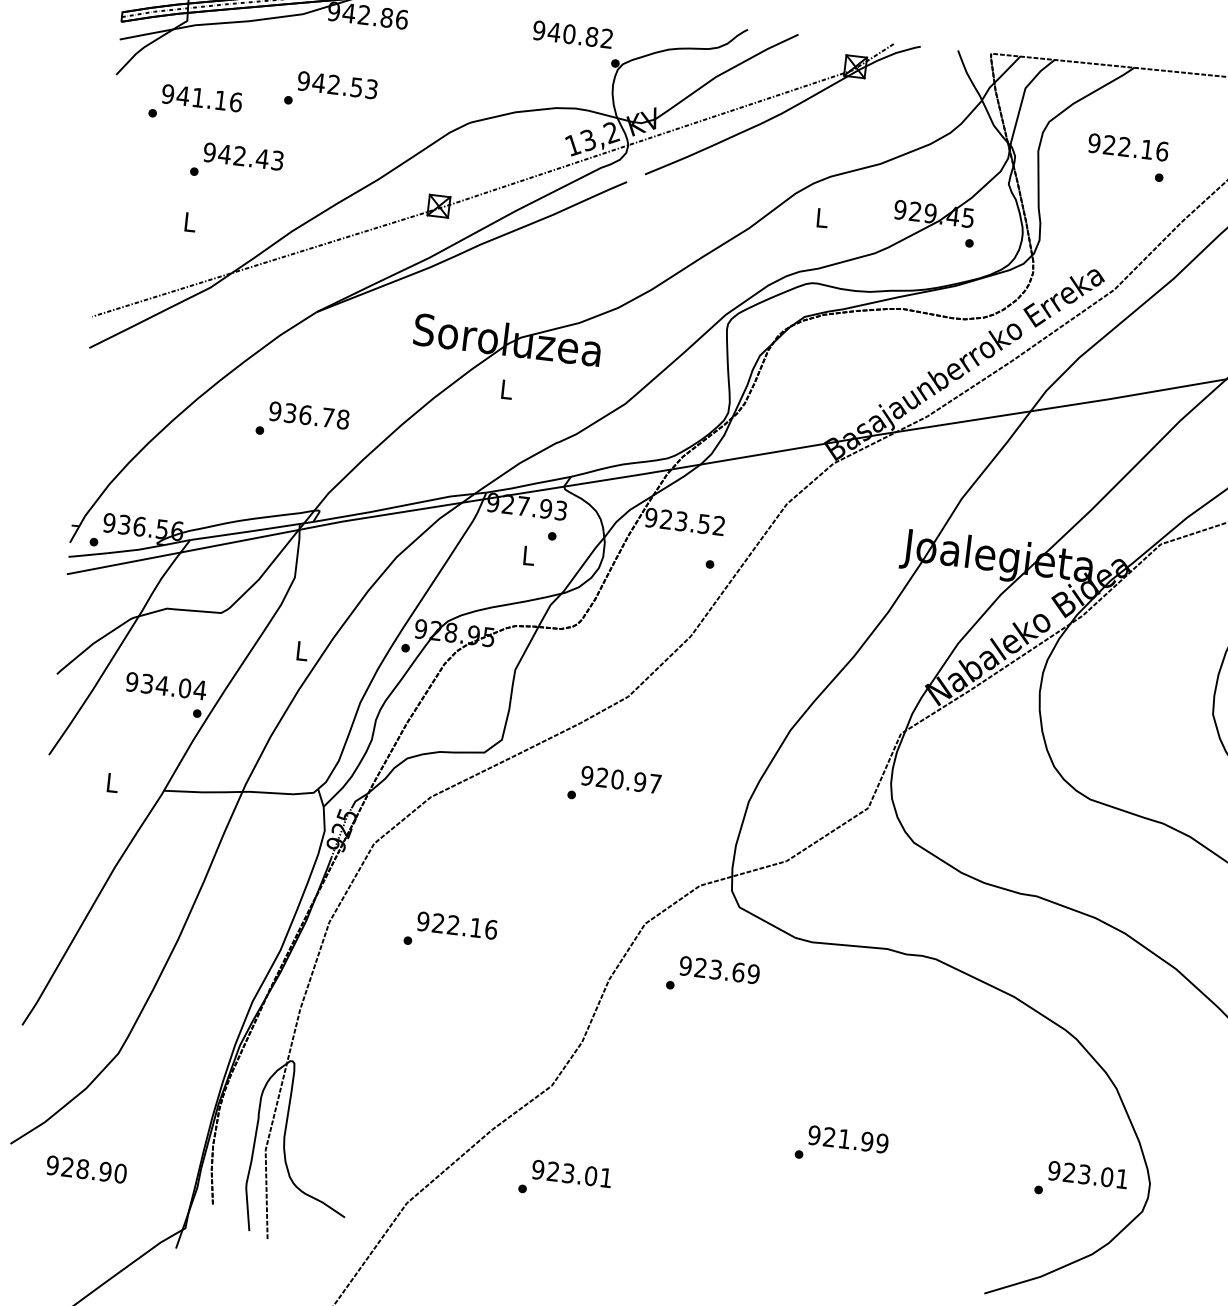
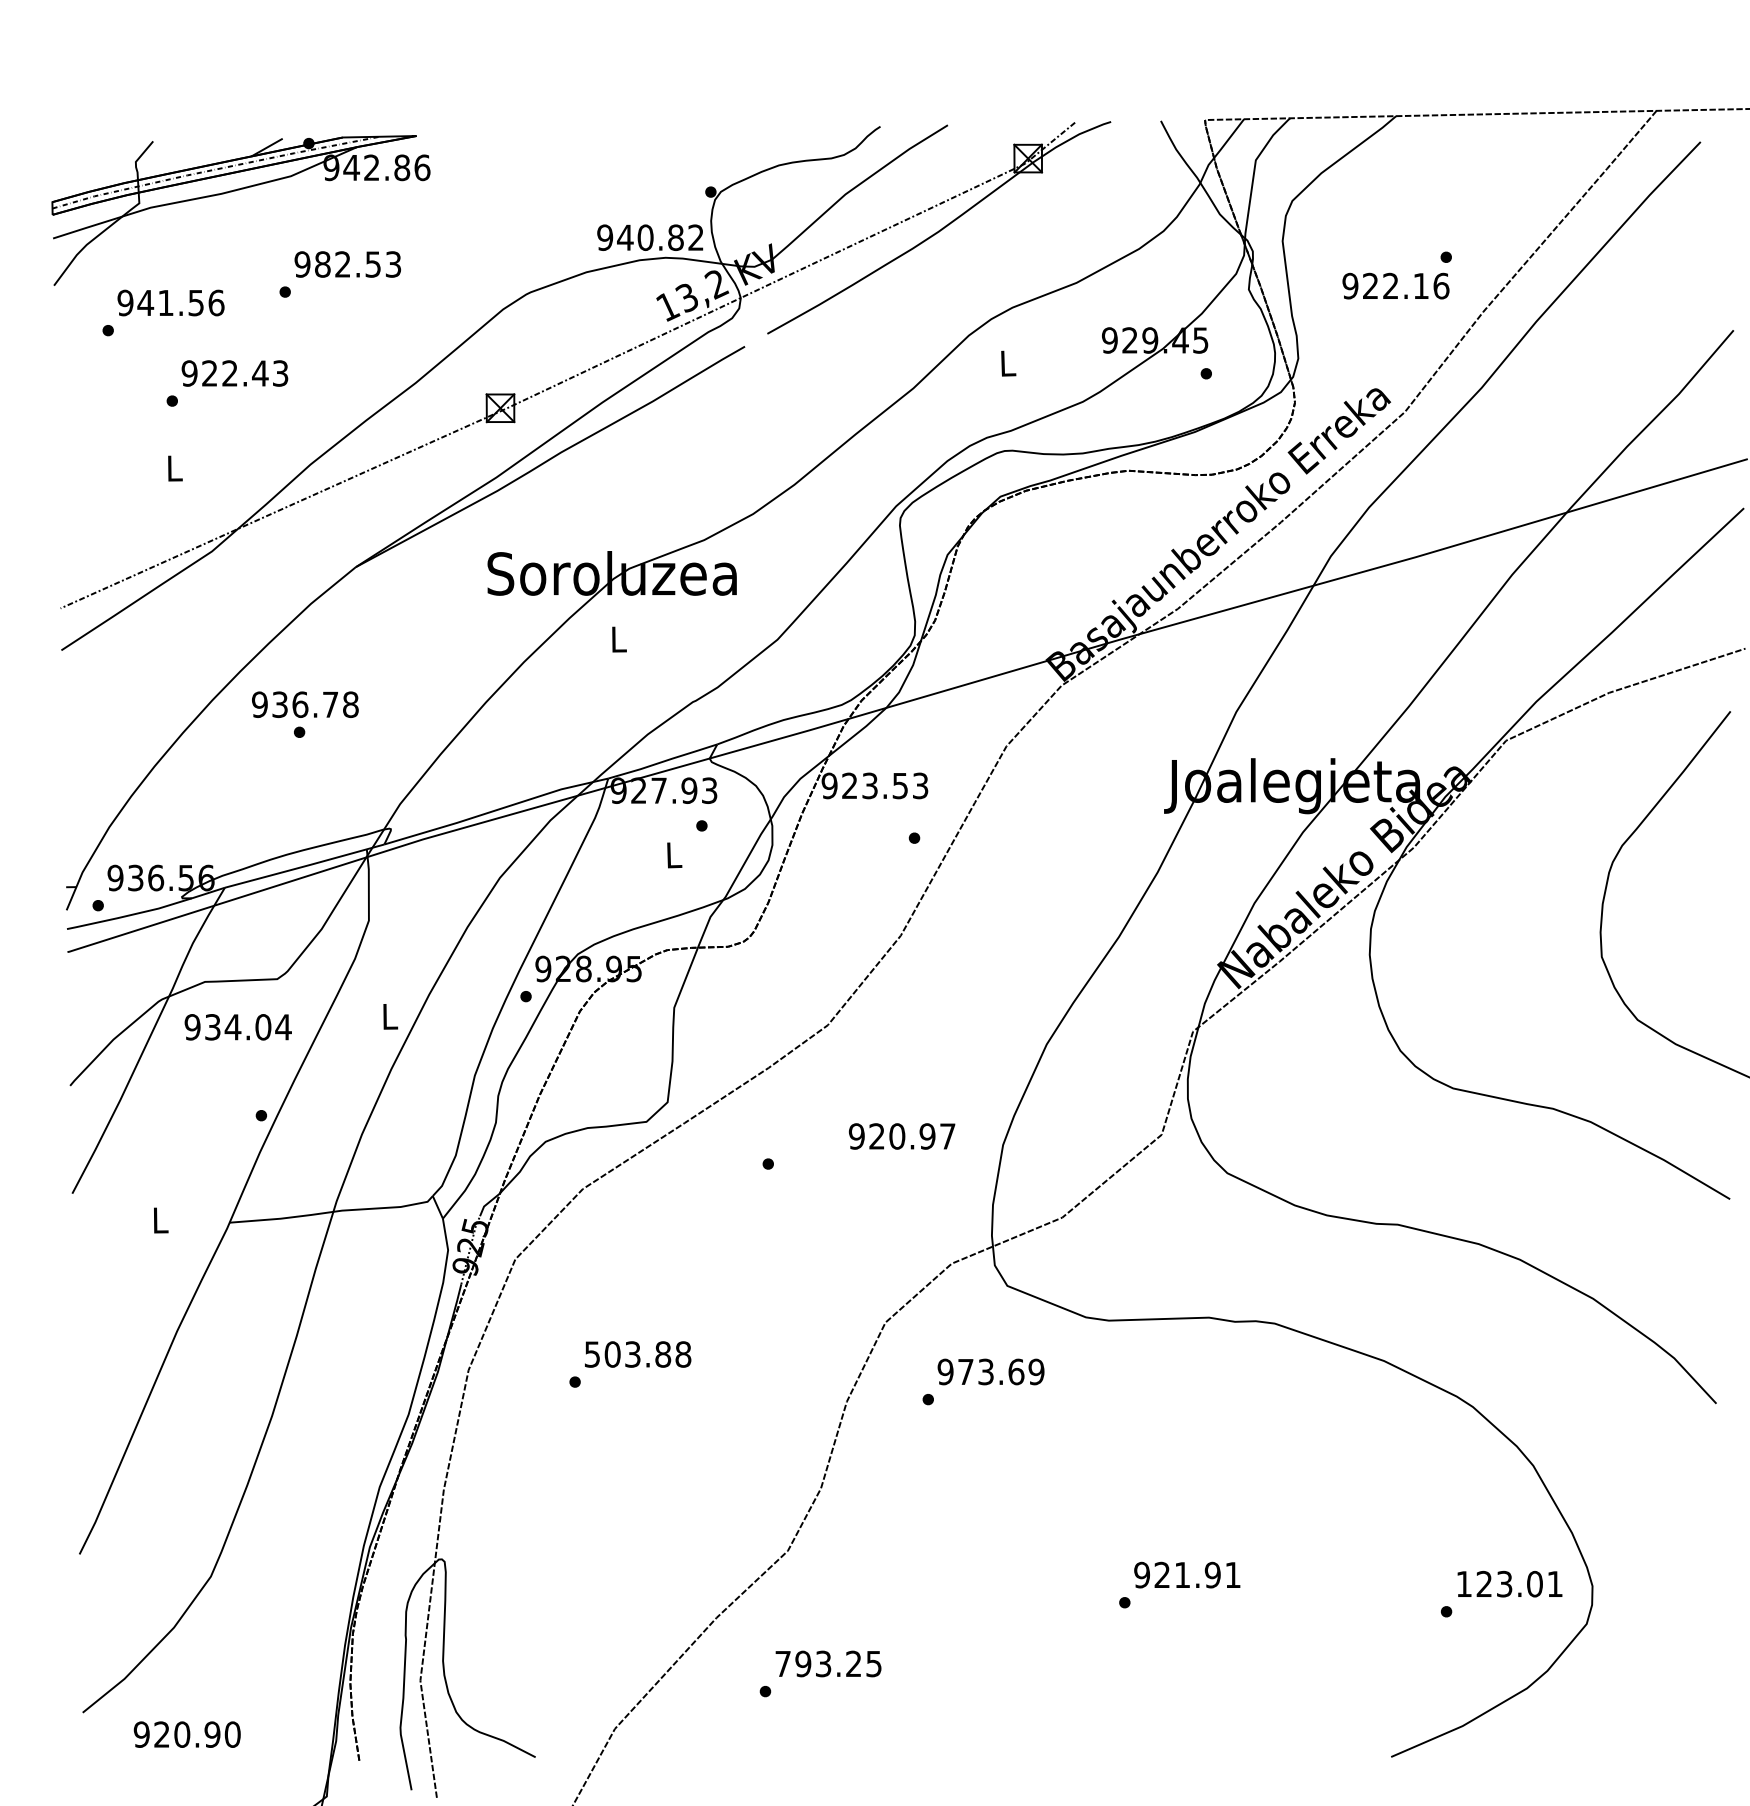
text: (573, 34) -> (650, 237), moved
text: (318, 82) -> (322, 264), 942.53 -> 982.53
text: (220, 100) -> (195, 303), 941.16 -> 941.56
text: (1128, 146) -> (1395, 285), moved
text: (224, 154) -> (209, 373), 942.43 -> 922.43
text: (309, 415) -> (305, 704), moved
text: (719, 526) -> (920, 786), 923.52 -> 923.53
text: (165, 686) -> (237, 1027), moved
text: (621, 780) -> (902, 1136), moved
text: (456, 925) -> (637, 1354), 922.16 -> 503.88
text: (700, 967) -> (965, 1371), 923.69 -> 973.69
text: (882, 1143) -> (1232, 1574), 921.99 -> 921.91
text: (83, 1169) -> (182, 1734), 928.90 -> 920.90
text: (1054, 1170) -> (1464, 1583), 923.01 -> 123.01
text: (572, 1173) -> (828, 1663), 923.01 -> 793.25

